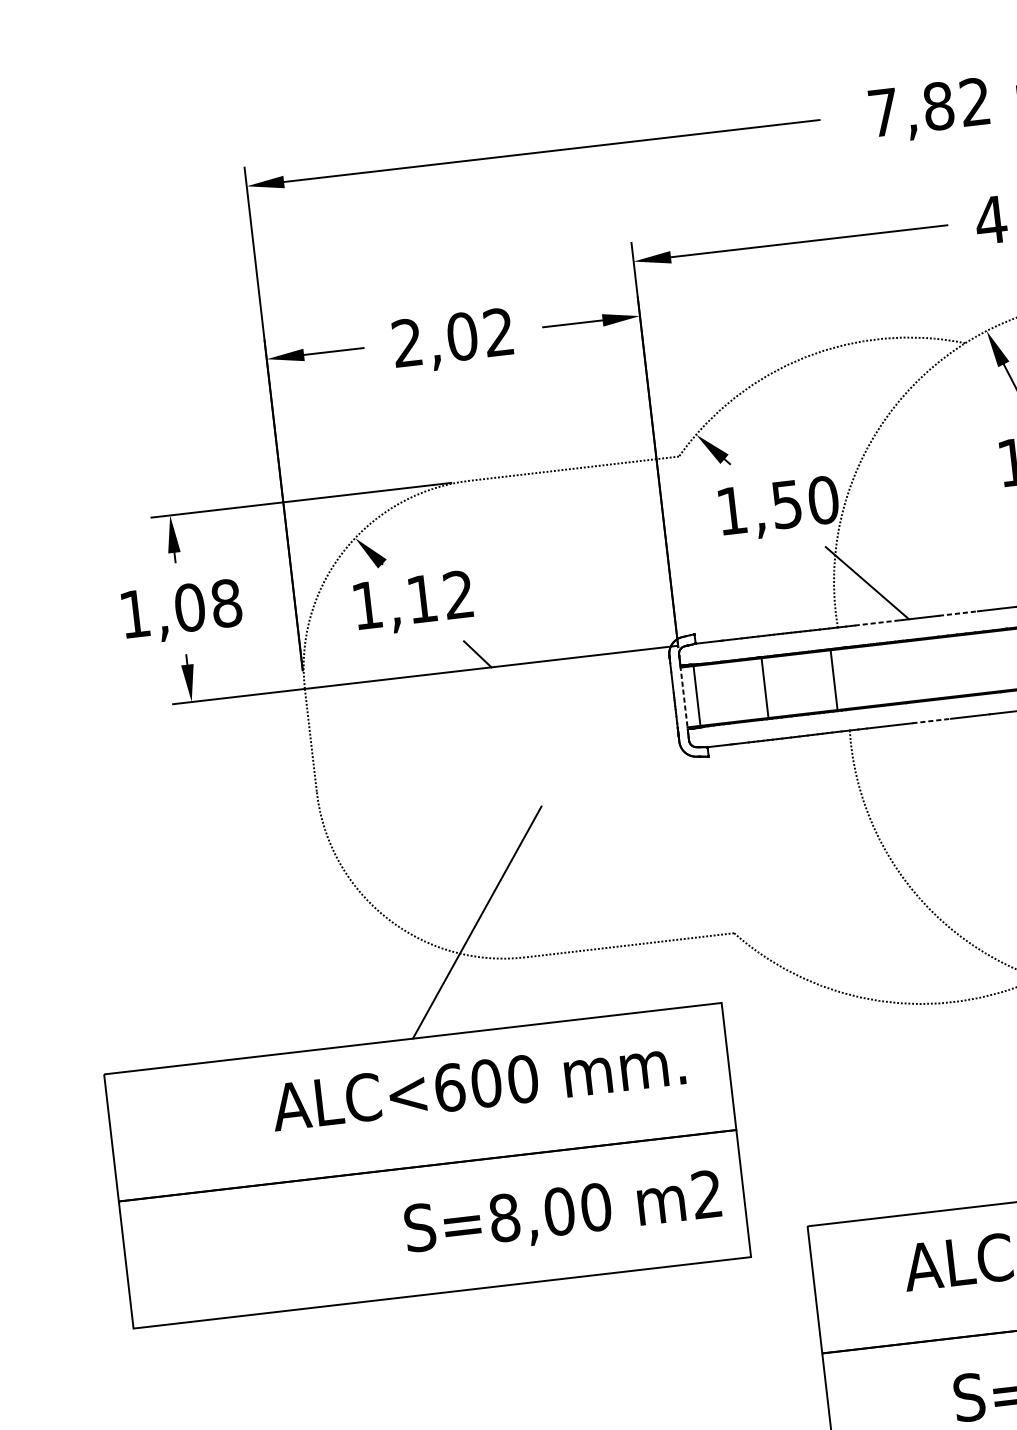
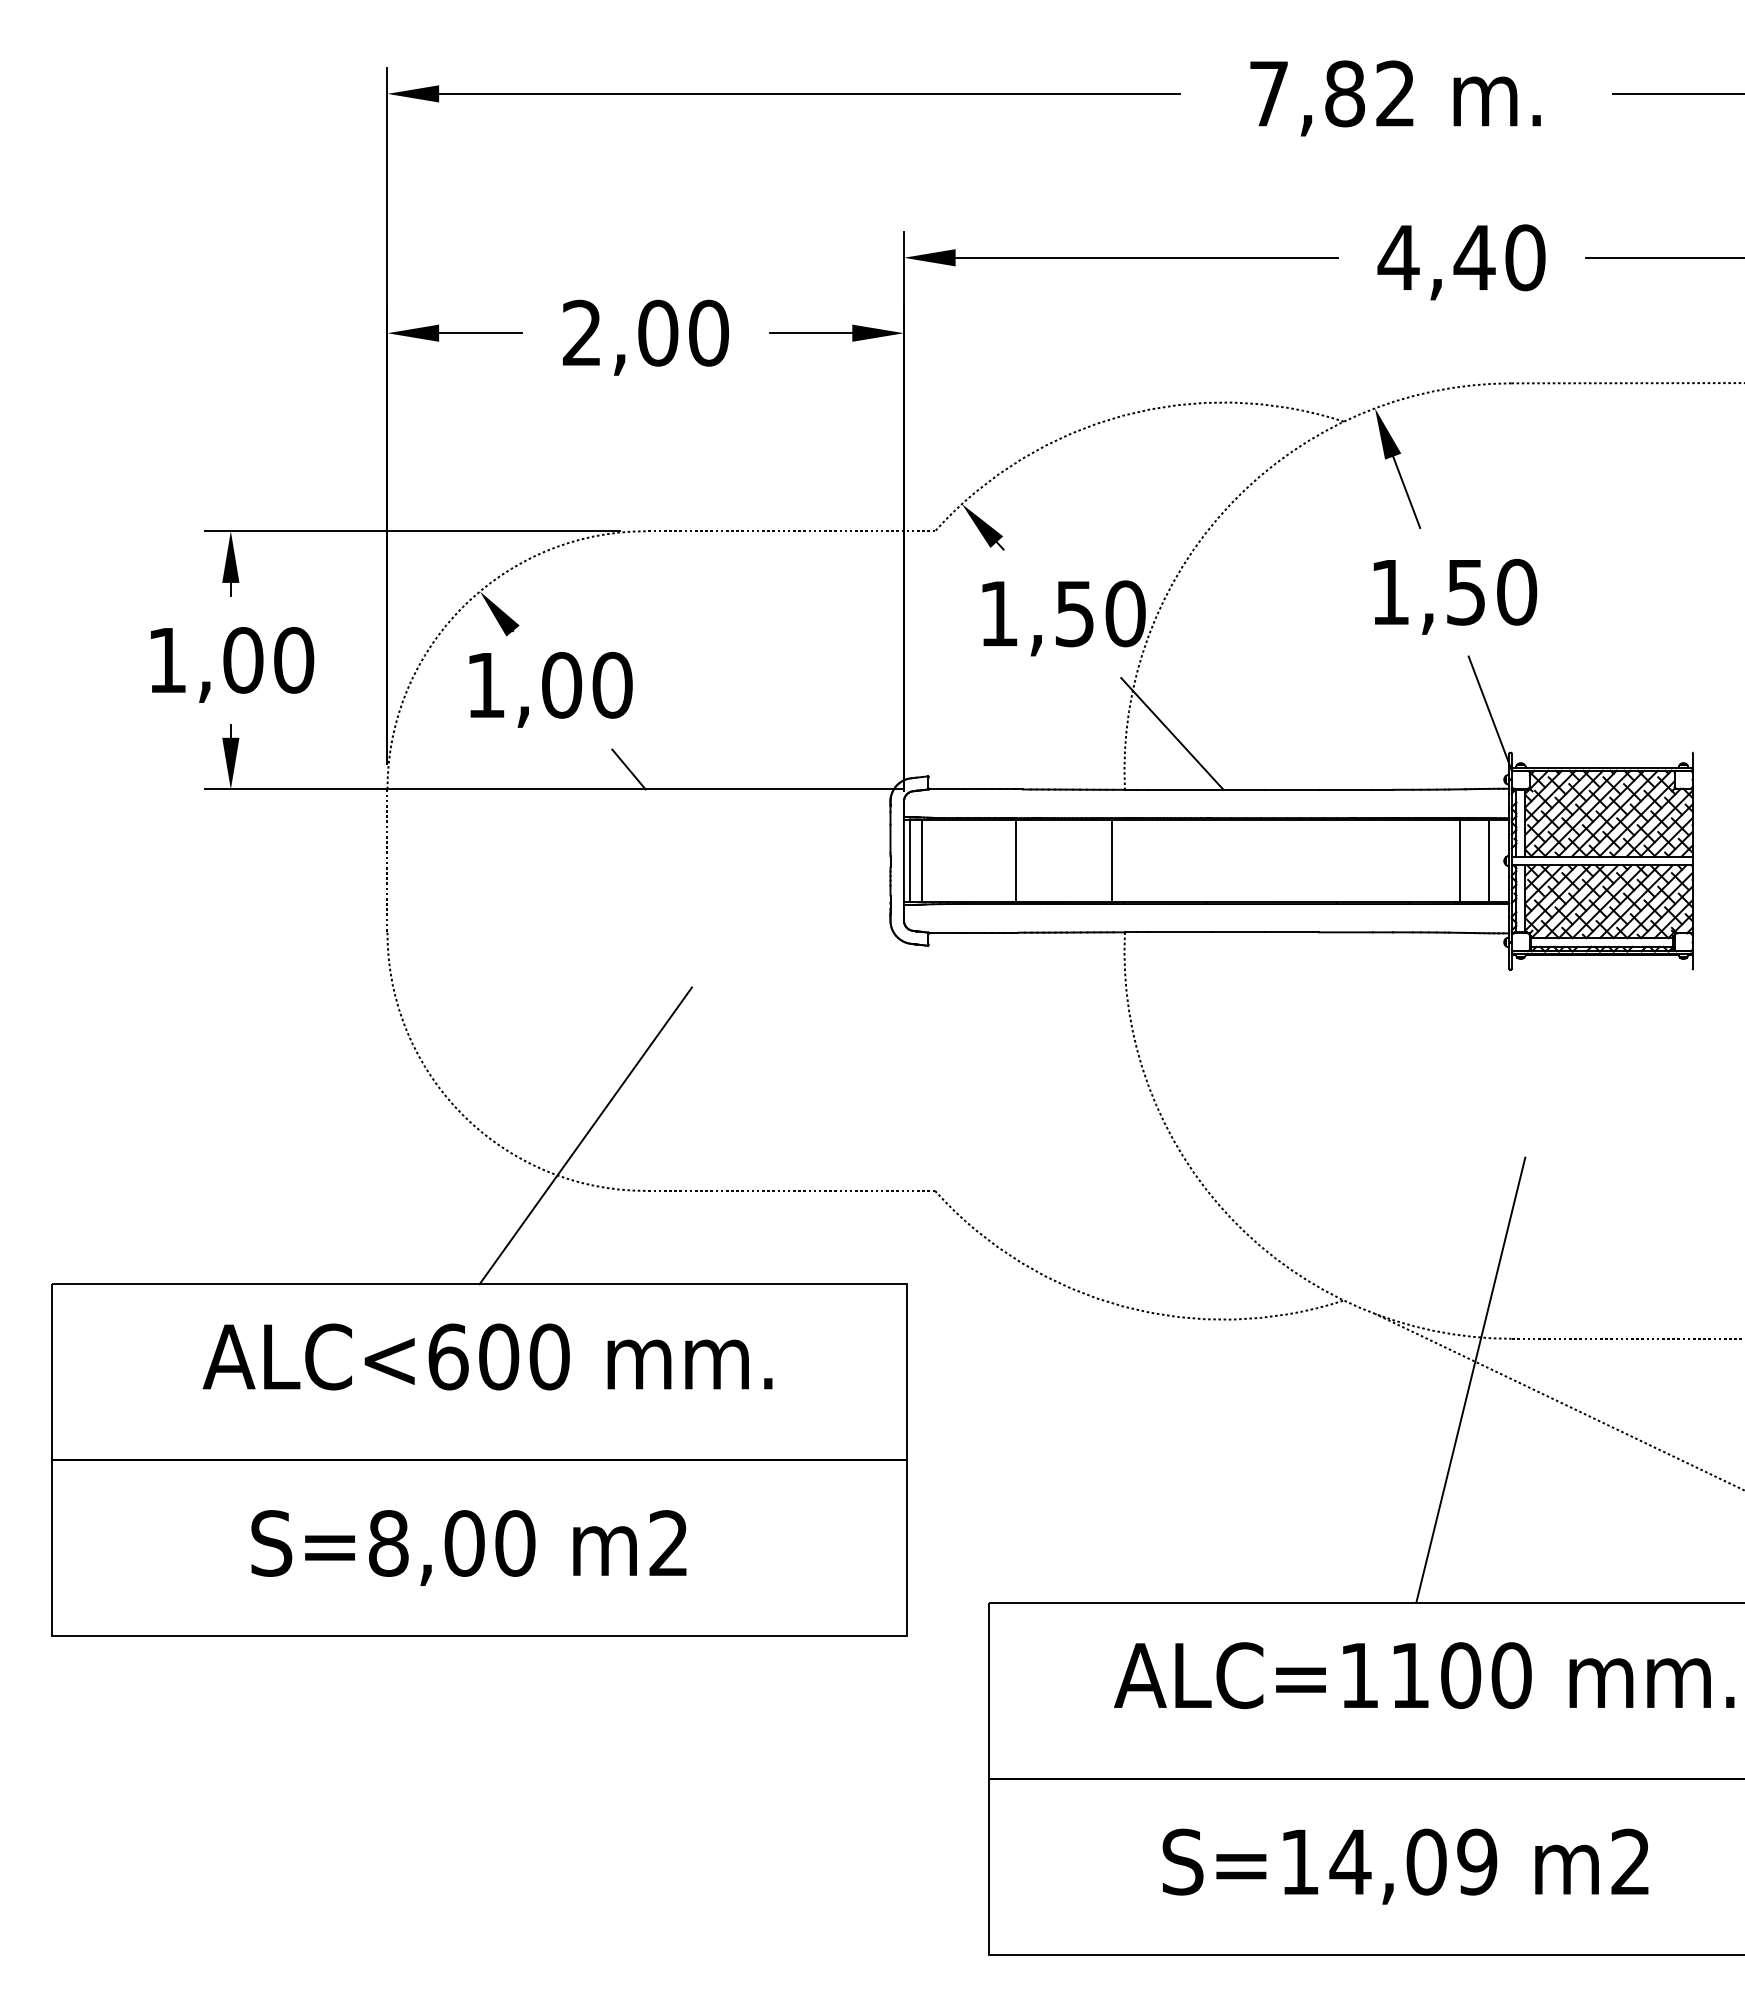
text: (498, 331) -> (708, 332), 2,02 -> 2,00
text: (440, 596) -> (587, 684), 1,12 -> 1,00
text: (226, 603) -> (294, 660), 1,08 -> 1,00
line: (958, 613) -> (1291, 789), dashed -> solid
line: (877, 622) -> (1179, 789), dashed -> solid
line: (688, 696) -> (910, 860), added
line: (683, 698) -> (903, 862), dashed -> solid
line: (931, 721) -> (1238, 932), dashed -> solid
text: (478, 1084) -> (487, 1356), moved
text: (562, 1214) -> (468, 1547), moved

